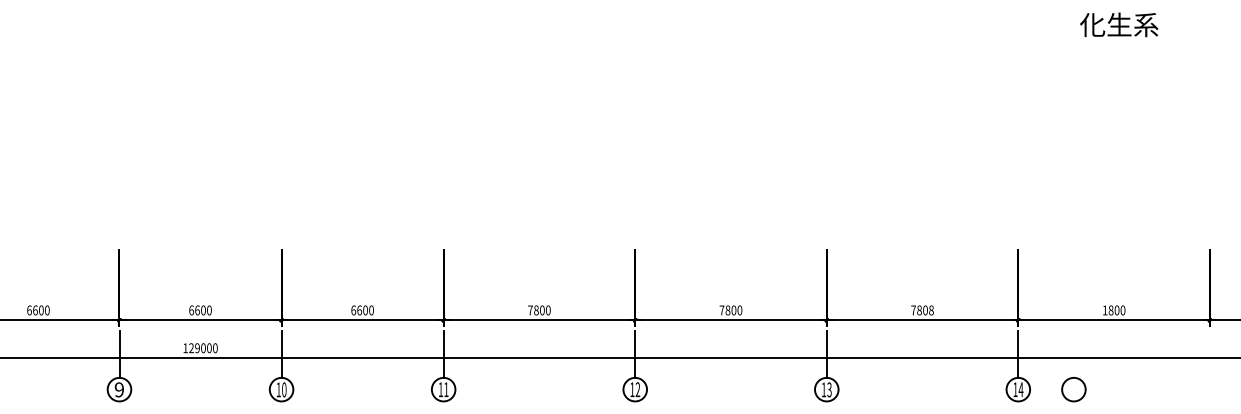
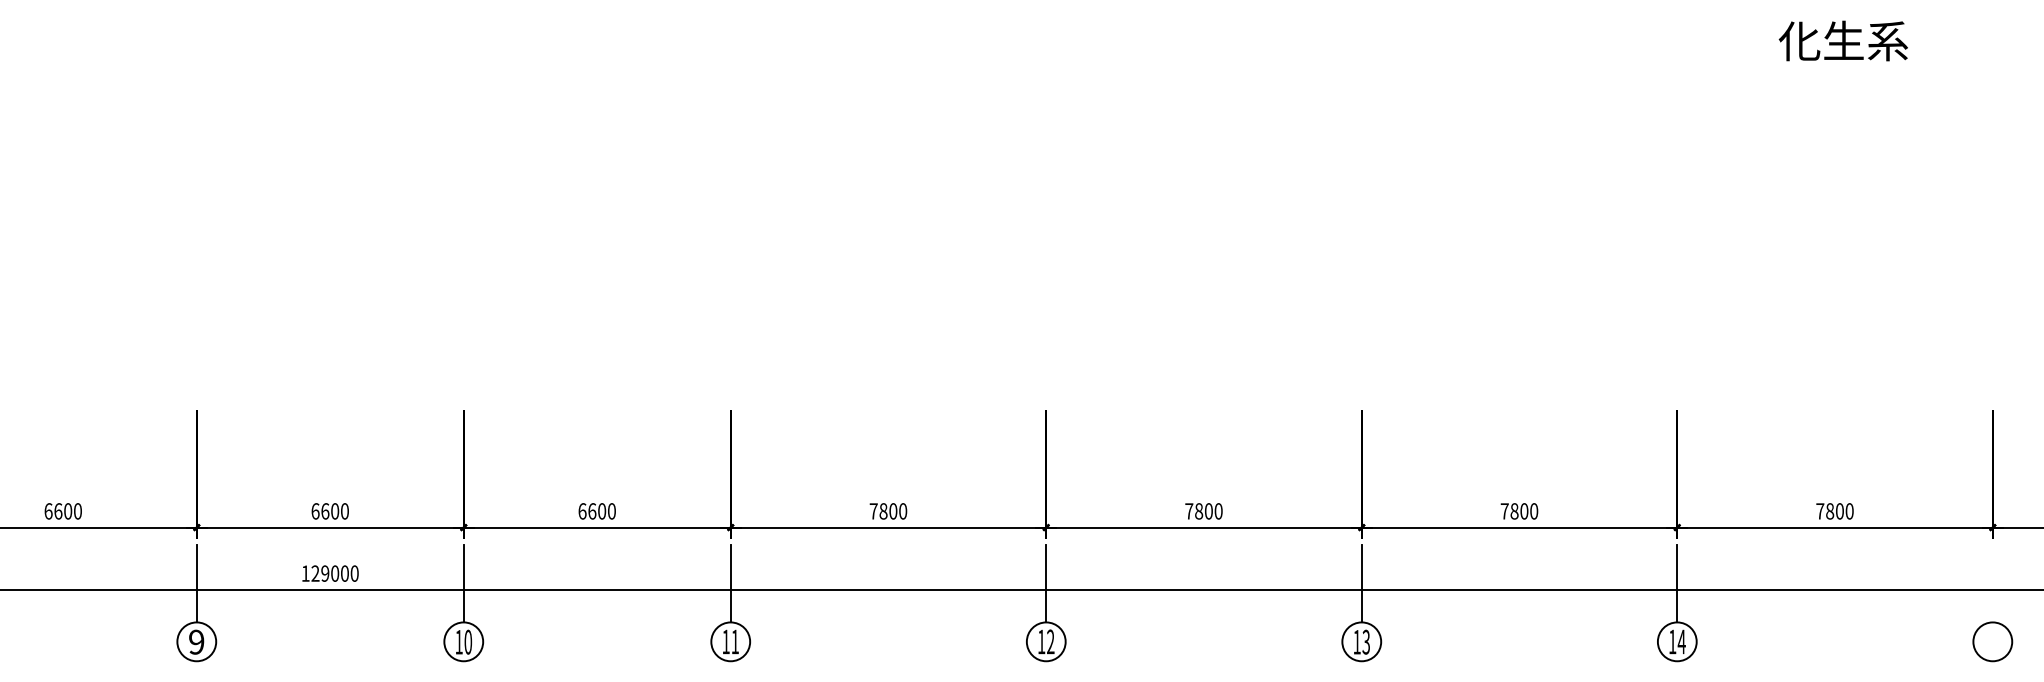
text: (931, 310) -> (1534, 511), 7808 -> 7800
text: (1104, 310) -> (1819, 511), 1800 -> 7800
circle: (1073, 389) -> (1992, 641), moved

